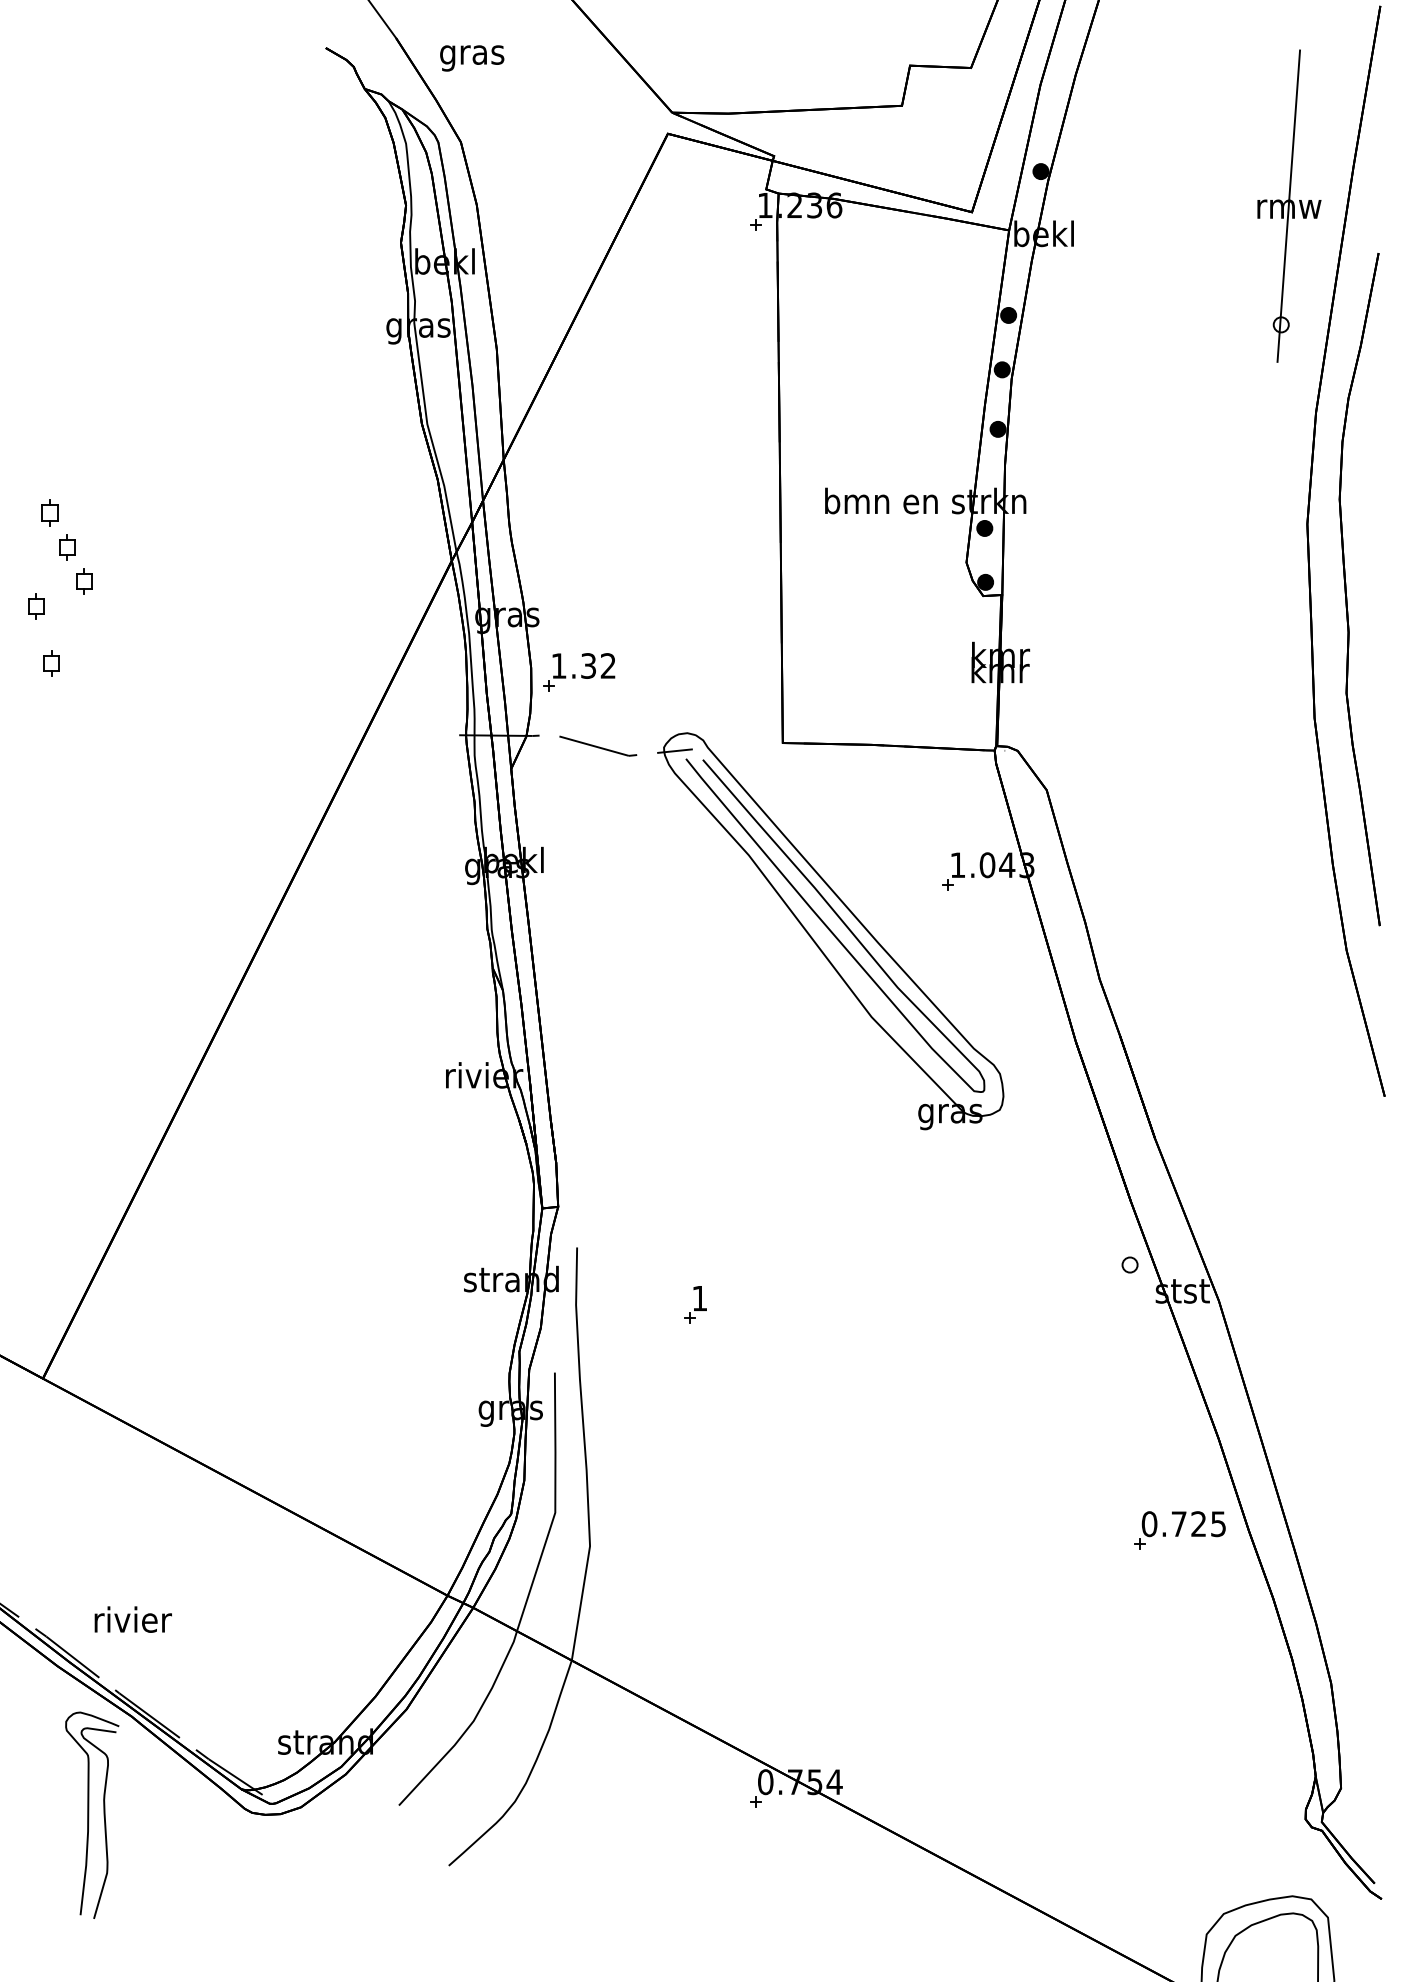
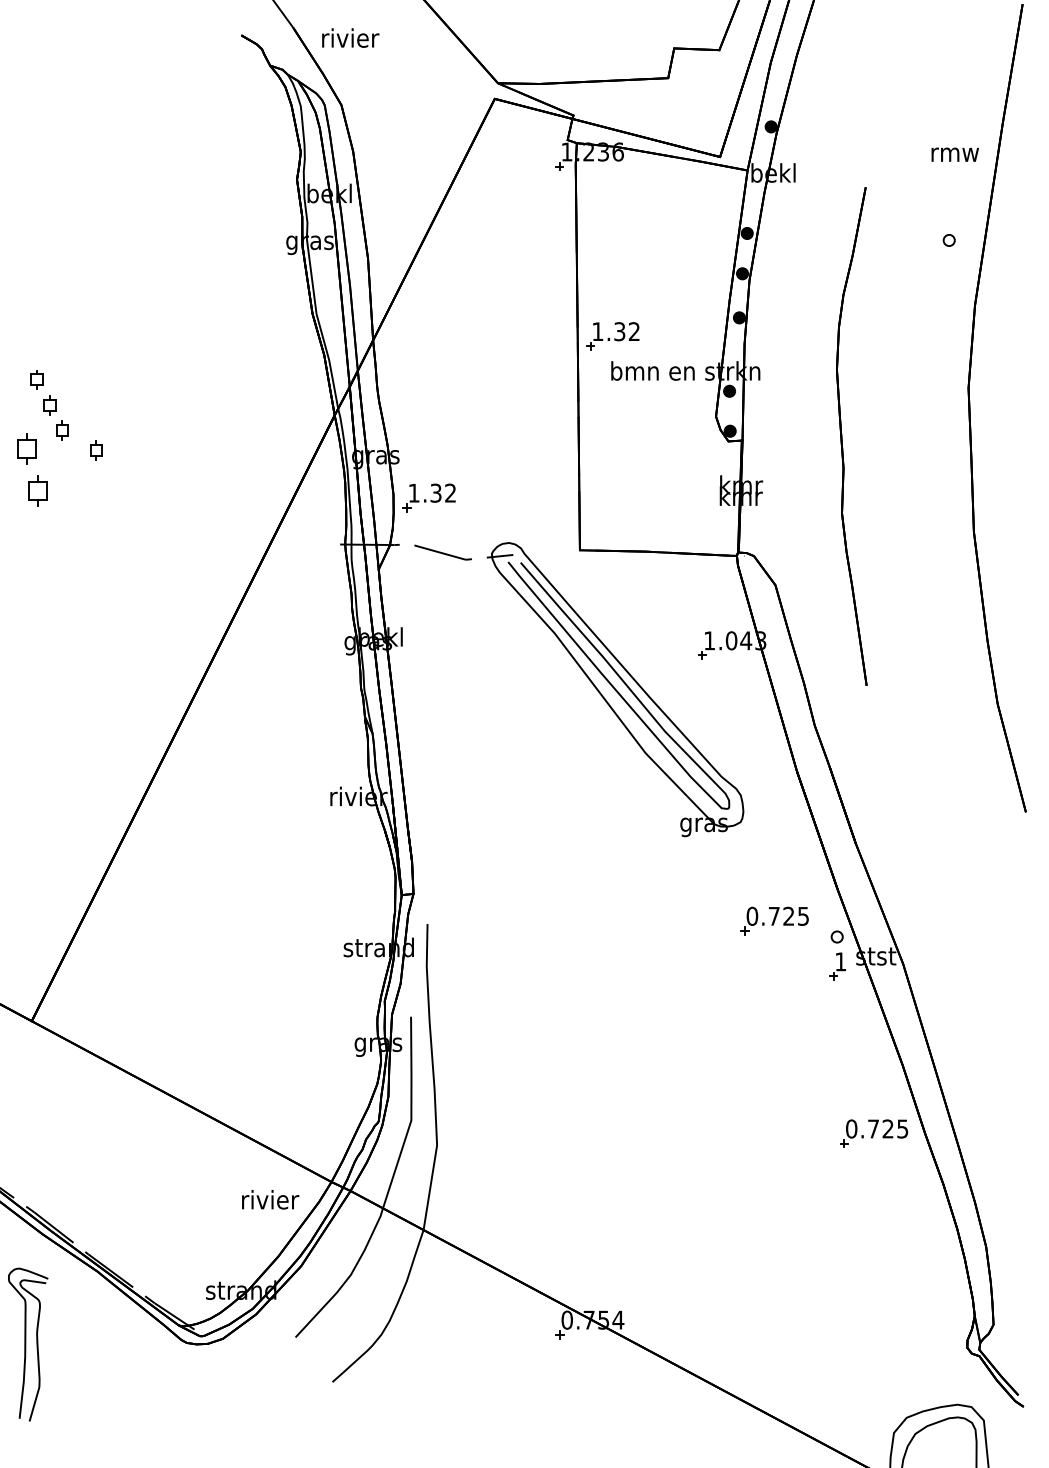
text: (473, 54) -> (350, 40), gras -> rivier
line: (1288, 205) -> (954, 152), removed
part: (827, 454) -> (613, 336), added
part: (1346, 589) -> (841, 436), moved
part: (36, 606) -> (26, 449), size x1.6
part: (129, 607) -> (95, 449), added
part: (51, 663) -> (38, 491), size x1.6
part: (1045, 1243) -> (774, 921), added
part: (695, 1304) -> (837, 966), moved
text: (132, 1619) -> (270, 1199), moved
part: (92, 1814) -> (28, 1344), moved

